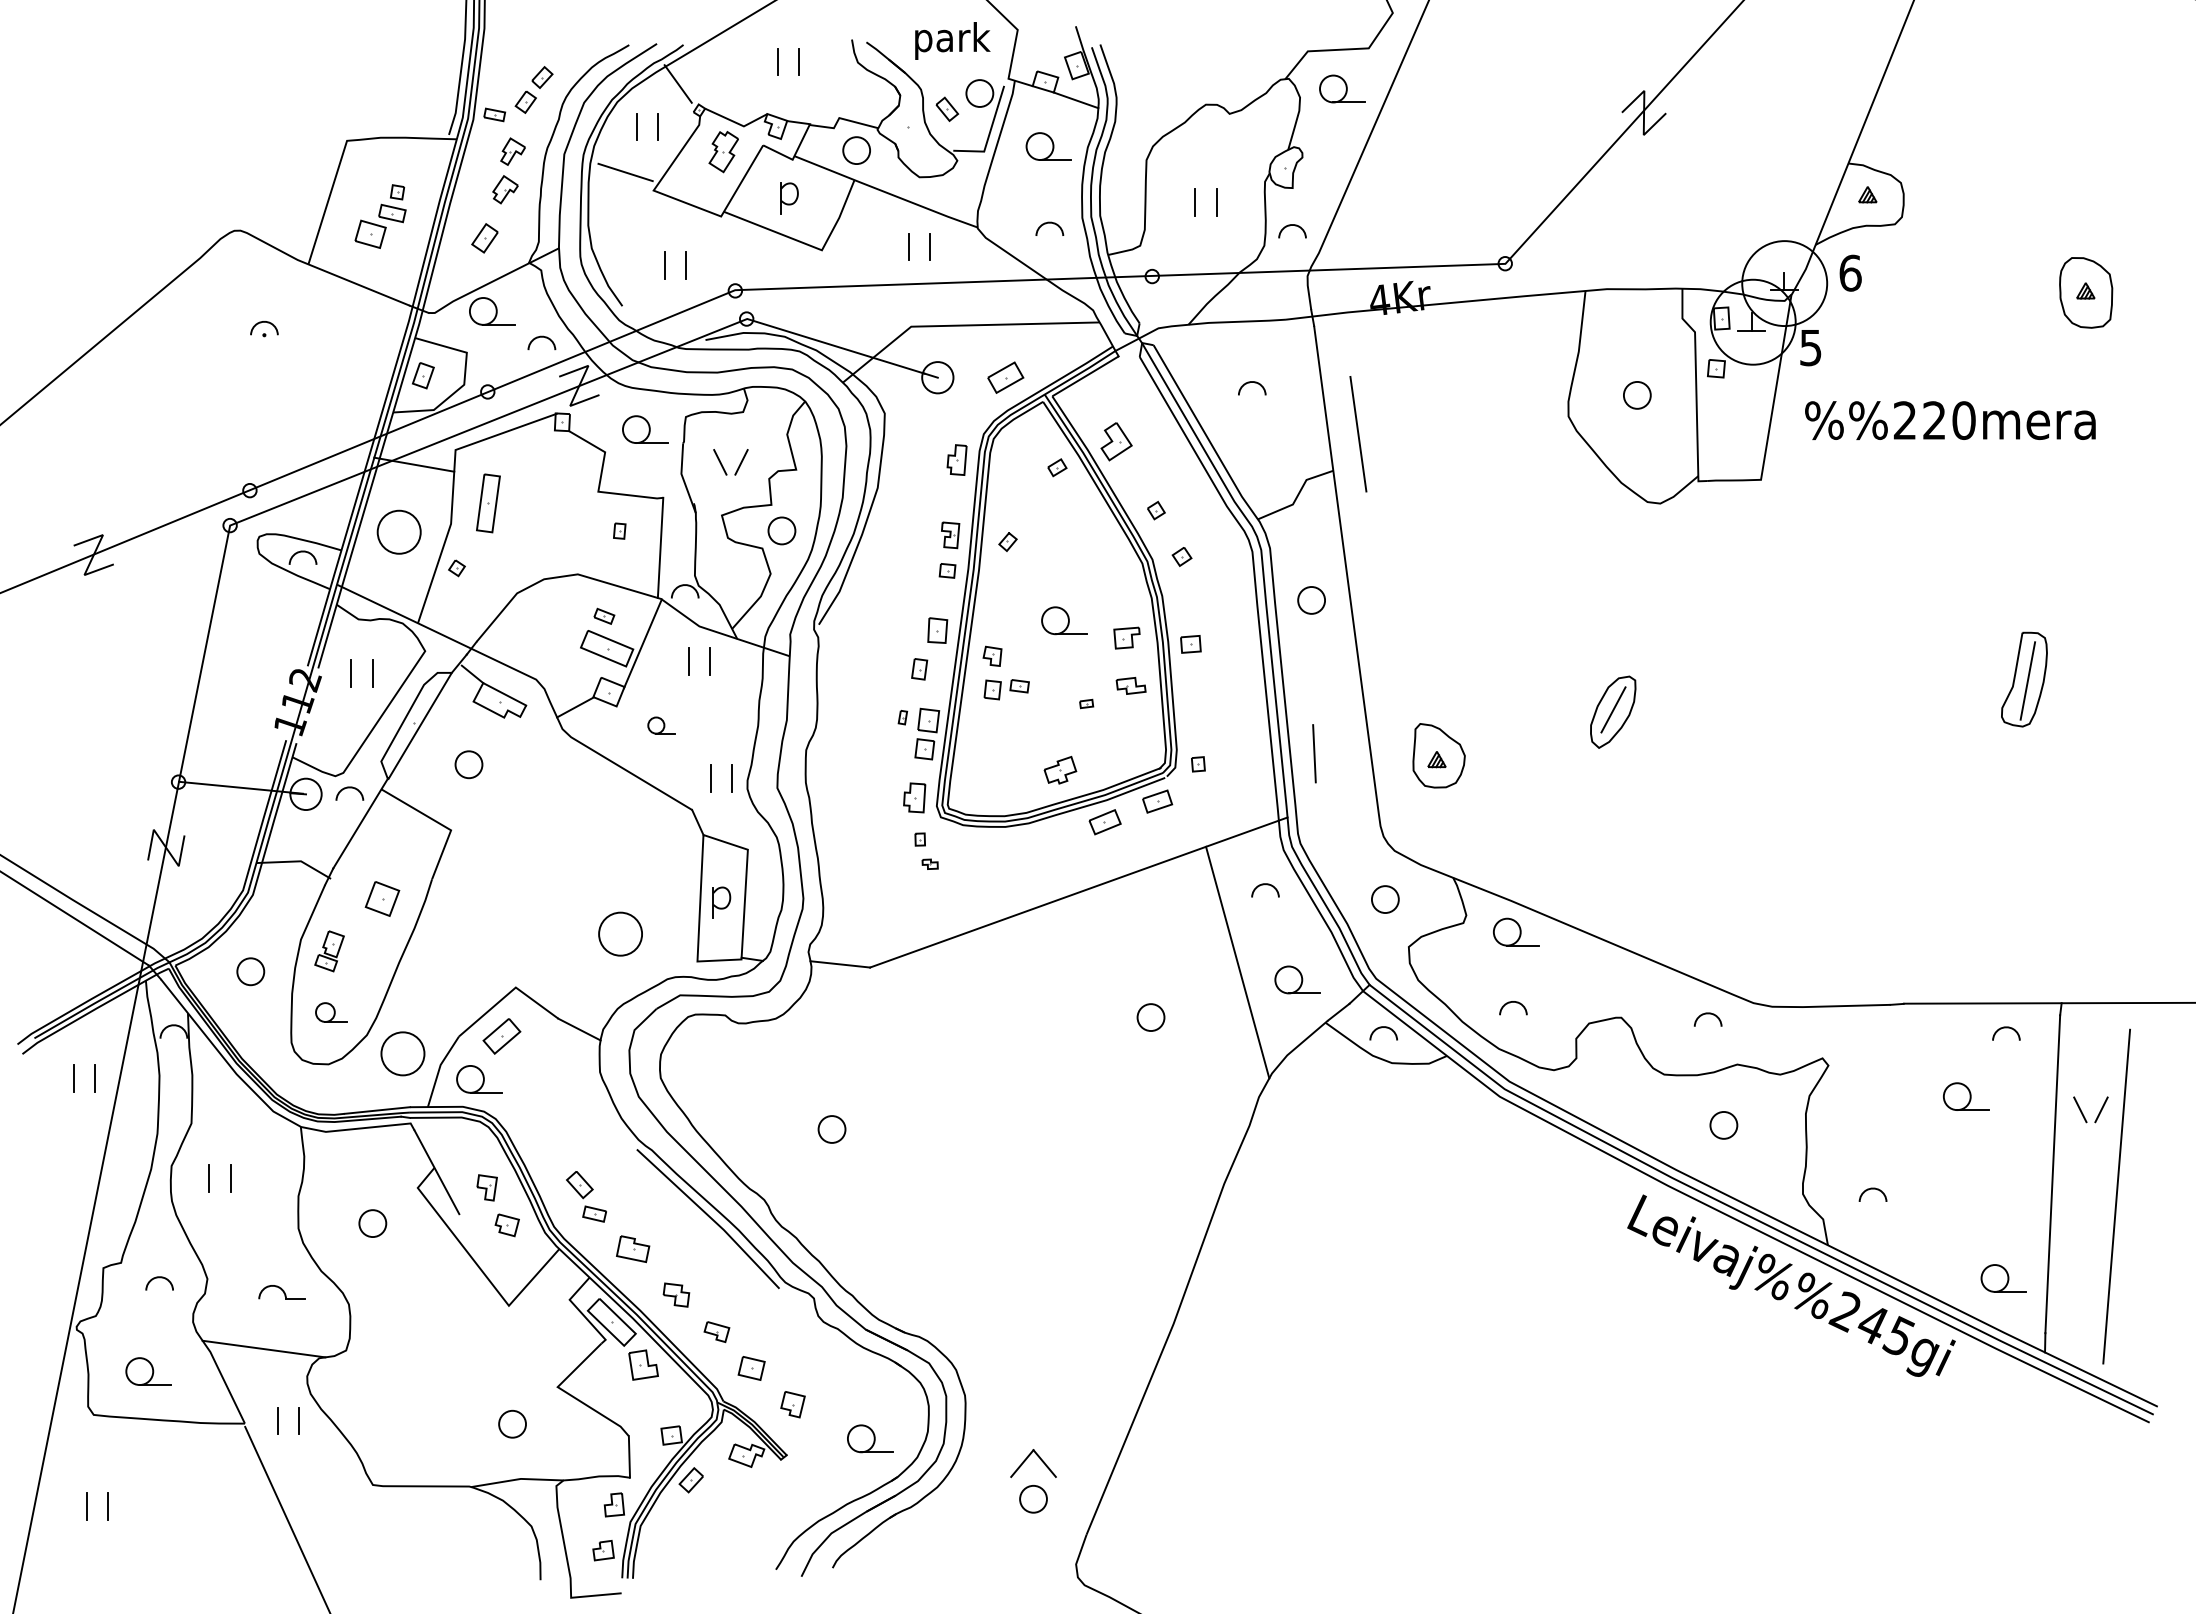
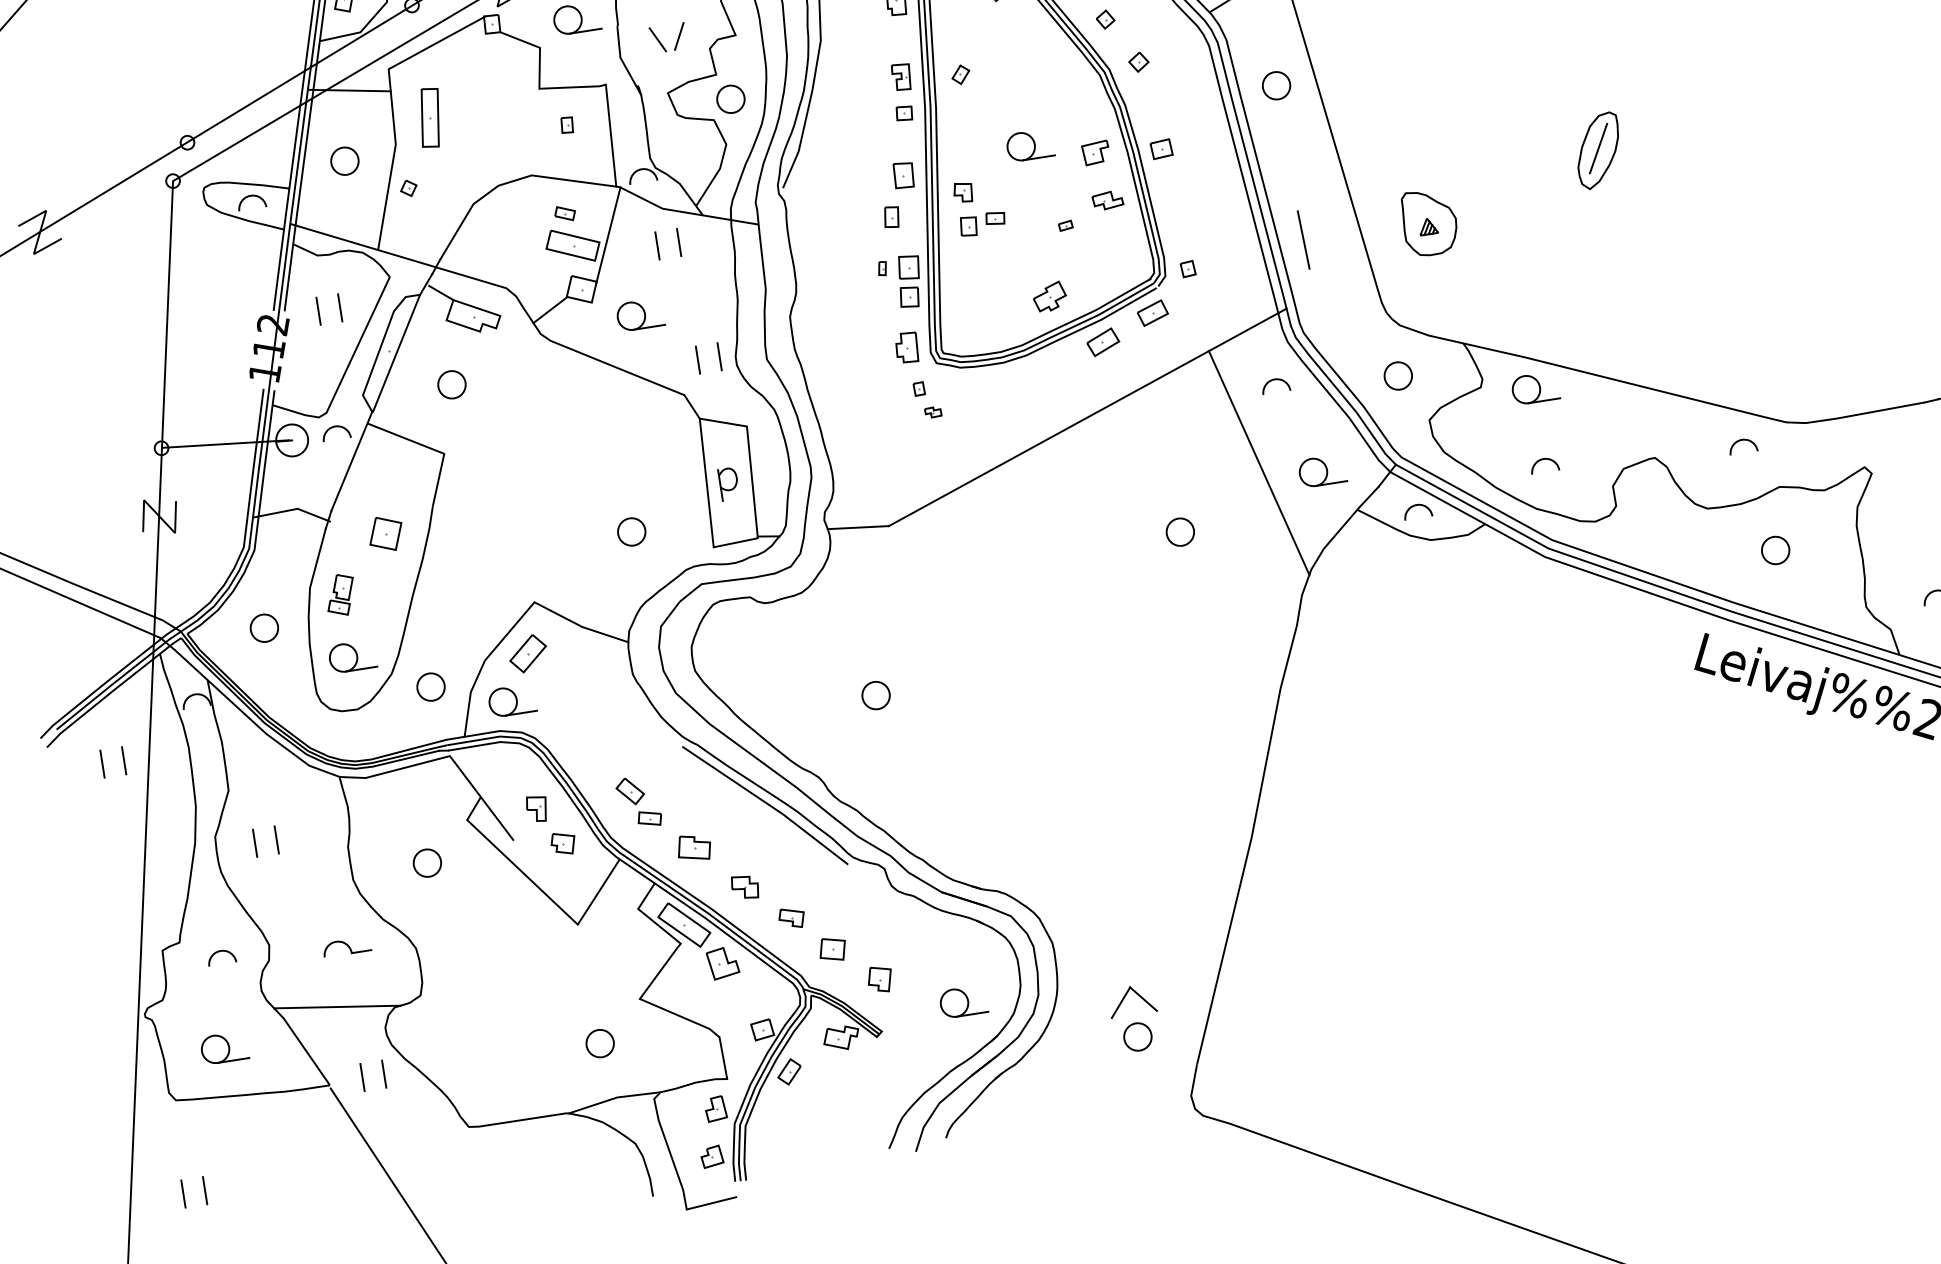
part: (399, 532) -> (345, 161), size x0.62
part: (661, 725) -> (640, 314), size x1.67
part: (620, 934) -> (631, 532), size x0.62
part: (331, 1012) -> (352, 656), size x1.43
part: (402, 1053) -> (430, 686), size x0.62

